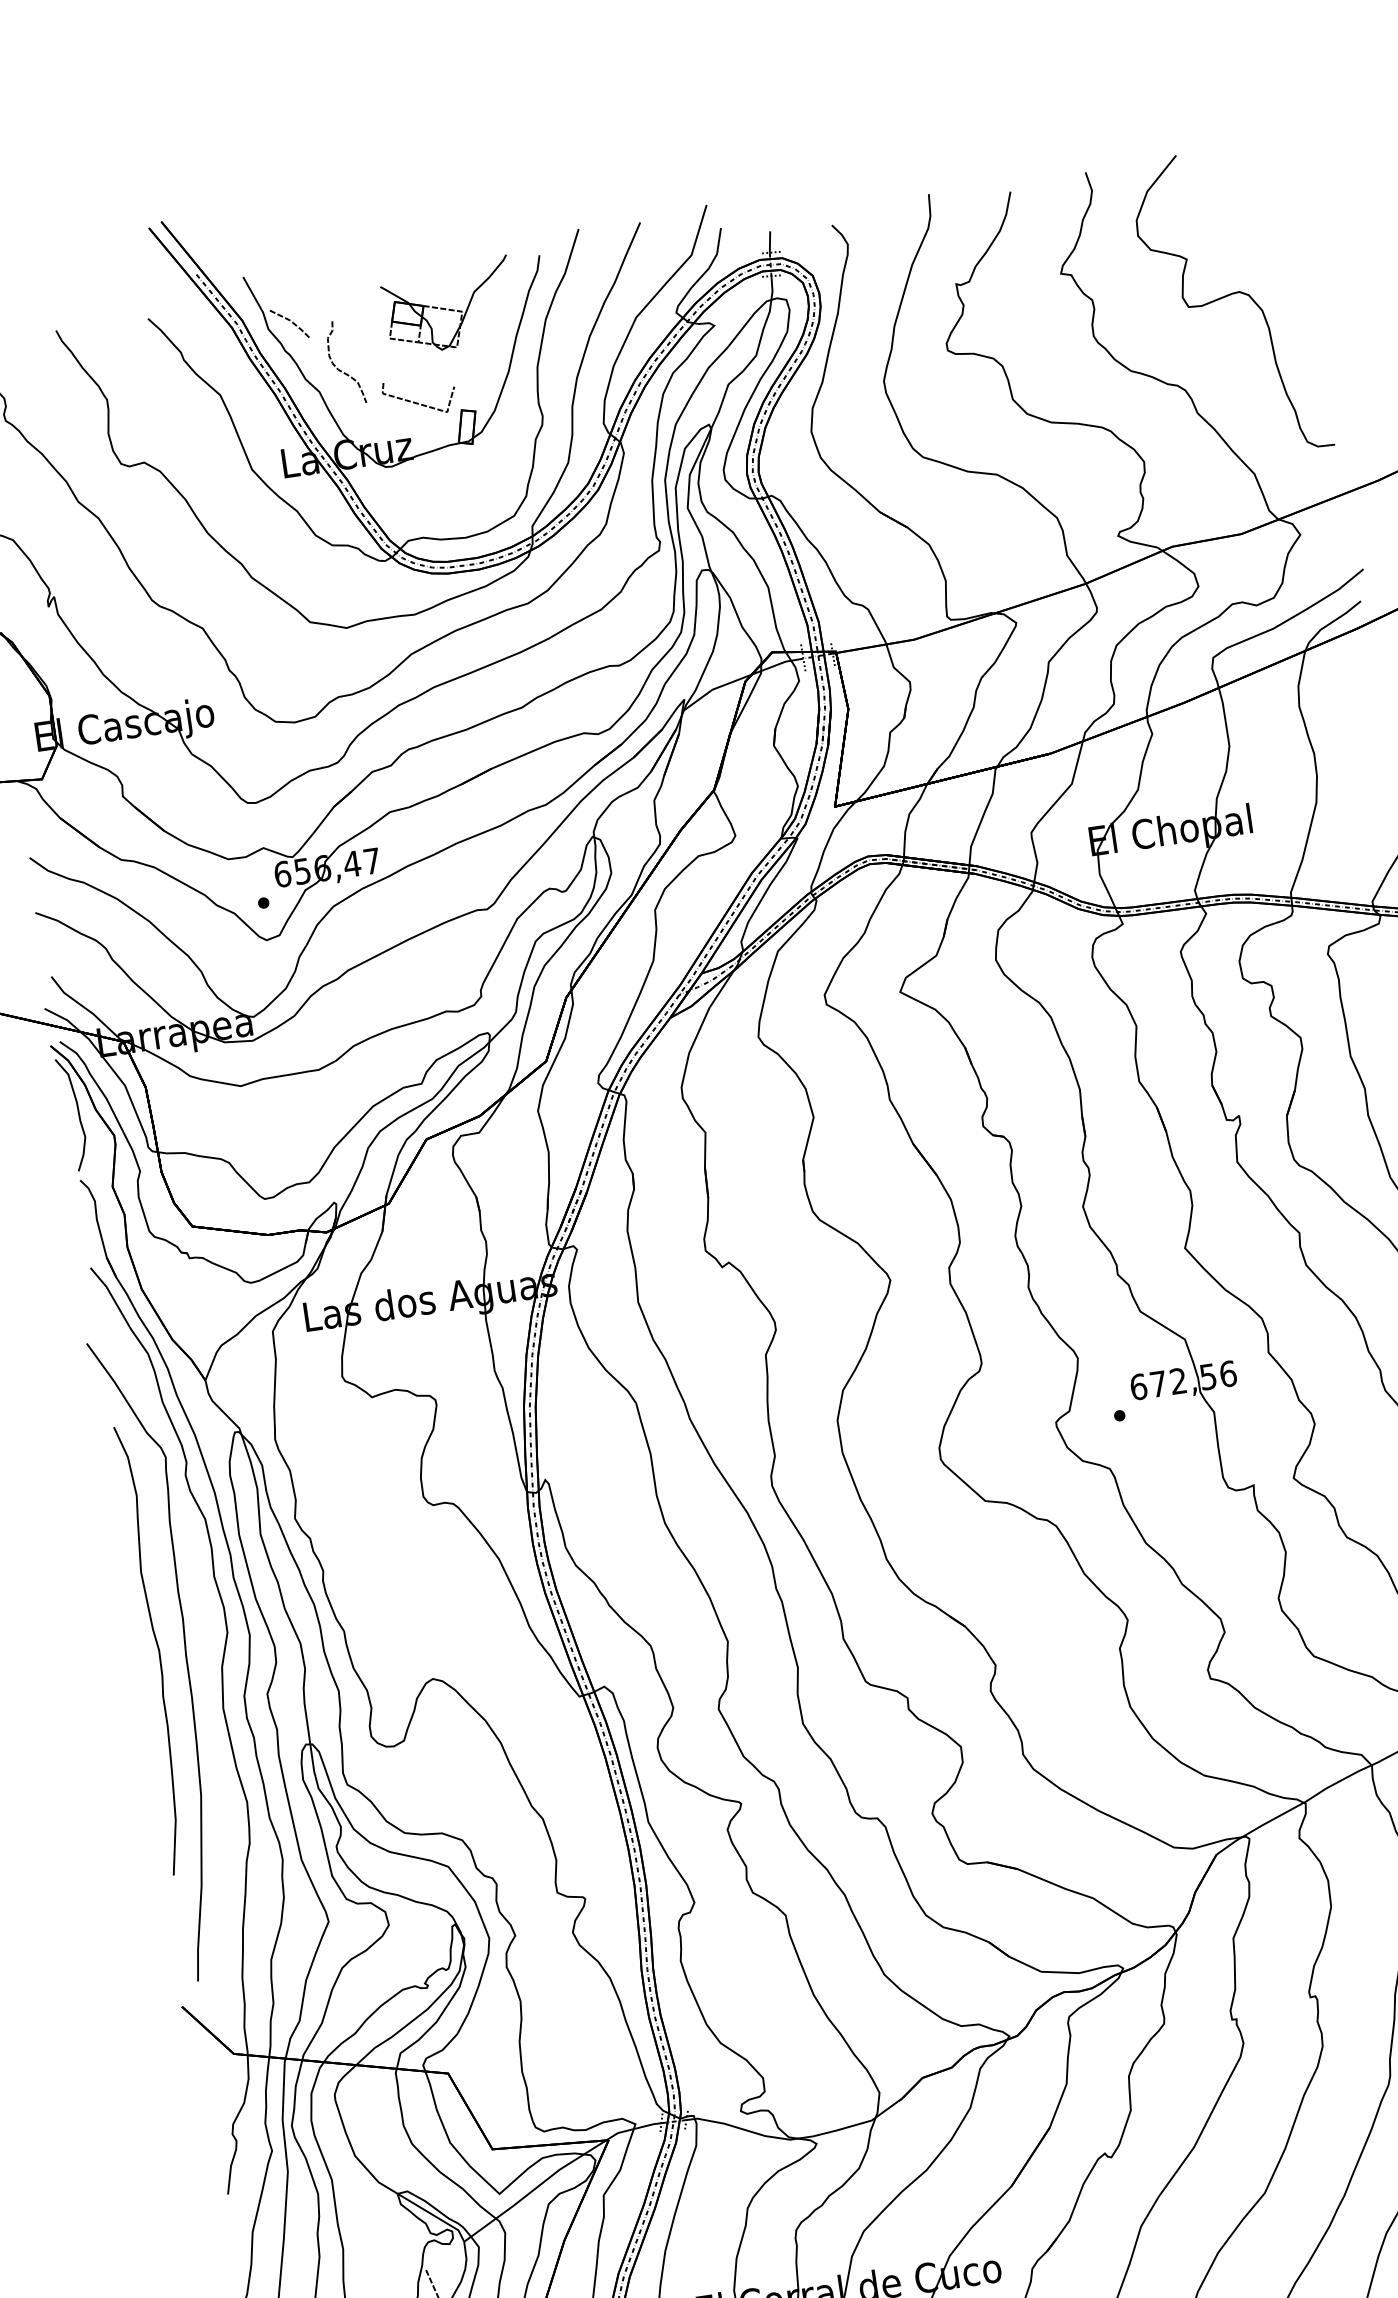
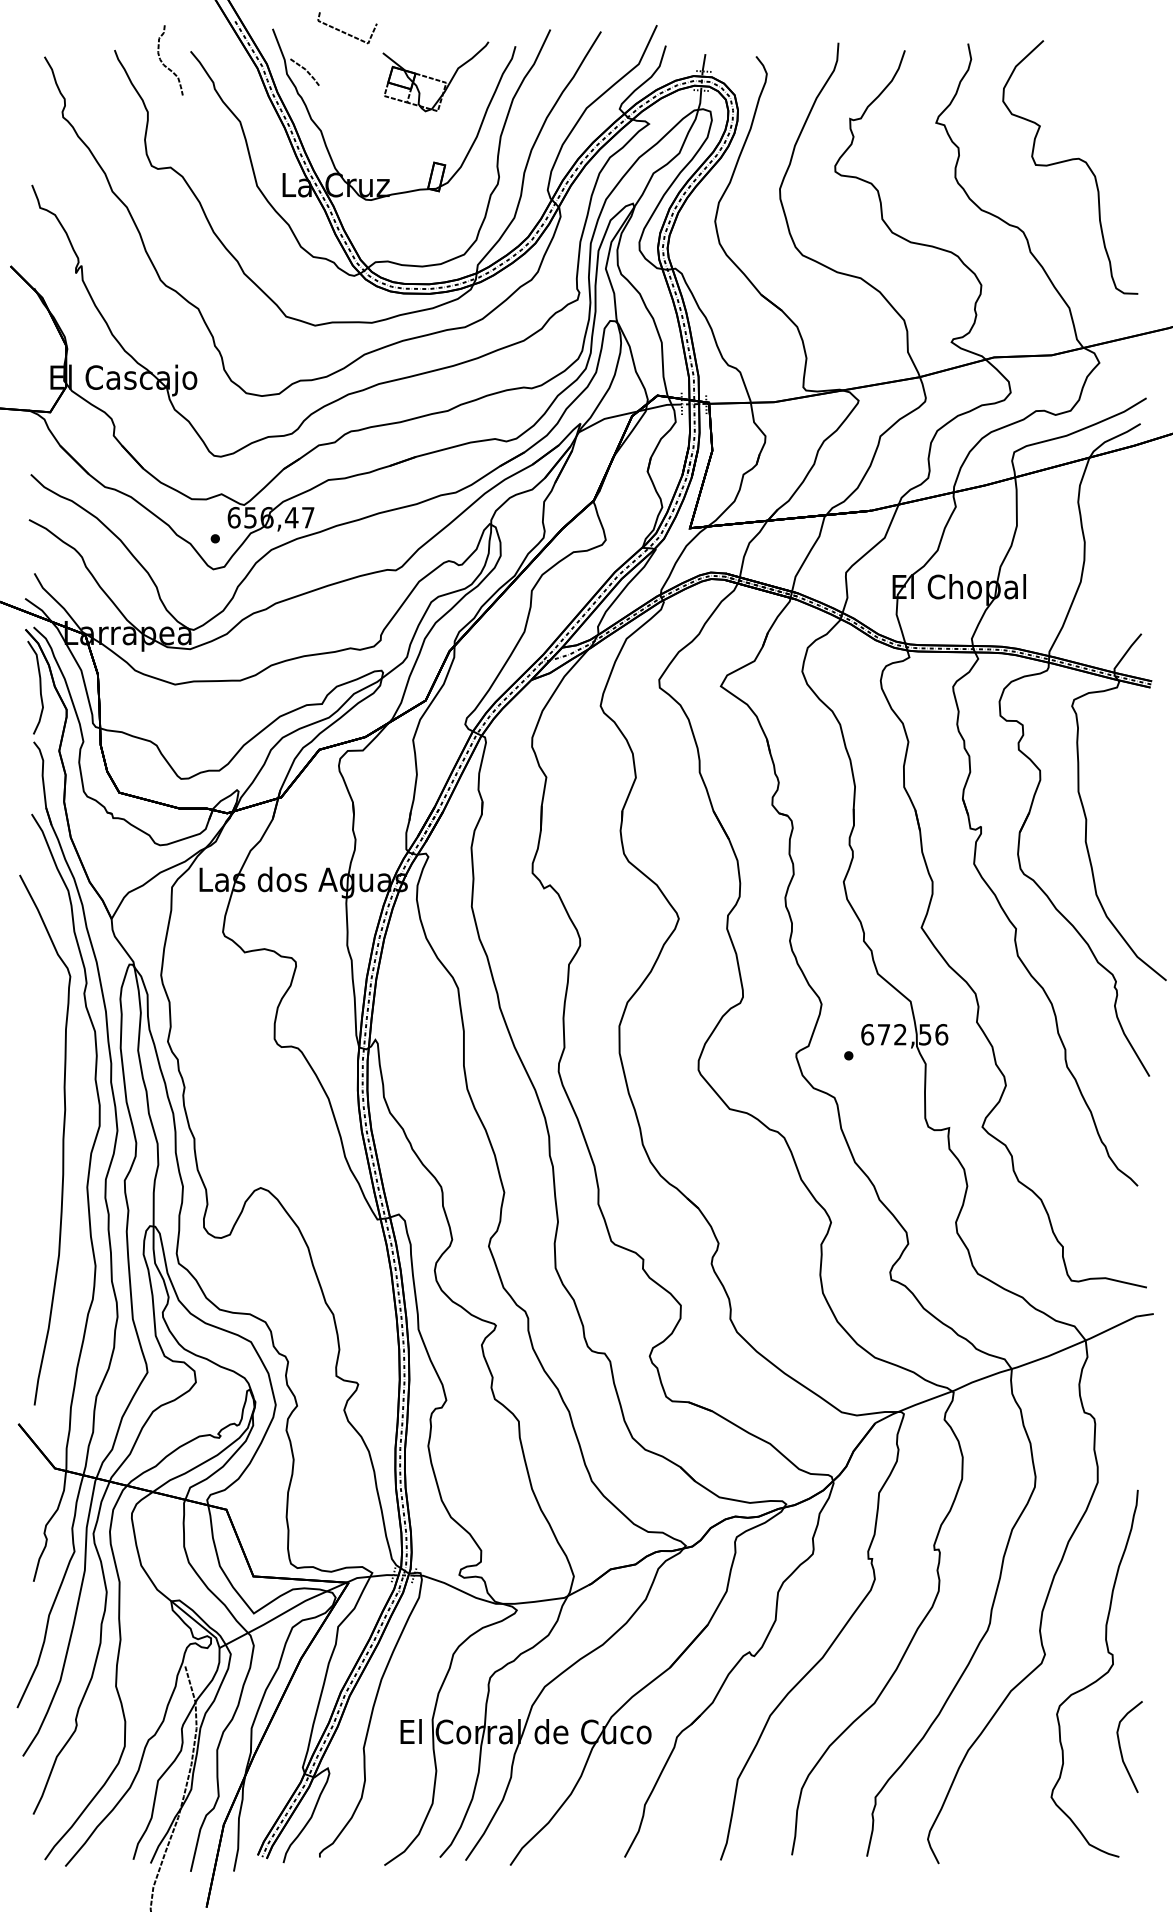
curve: (340, 369) -> (165, 65), moved
line: (419, 402) -> (346, 32), moved
curve: (156, 1647) -> (40, 1129), removed

